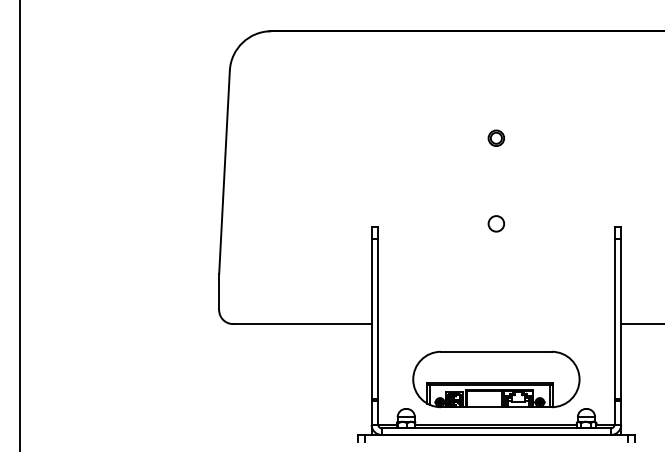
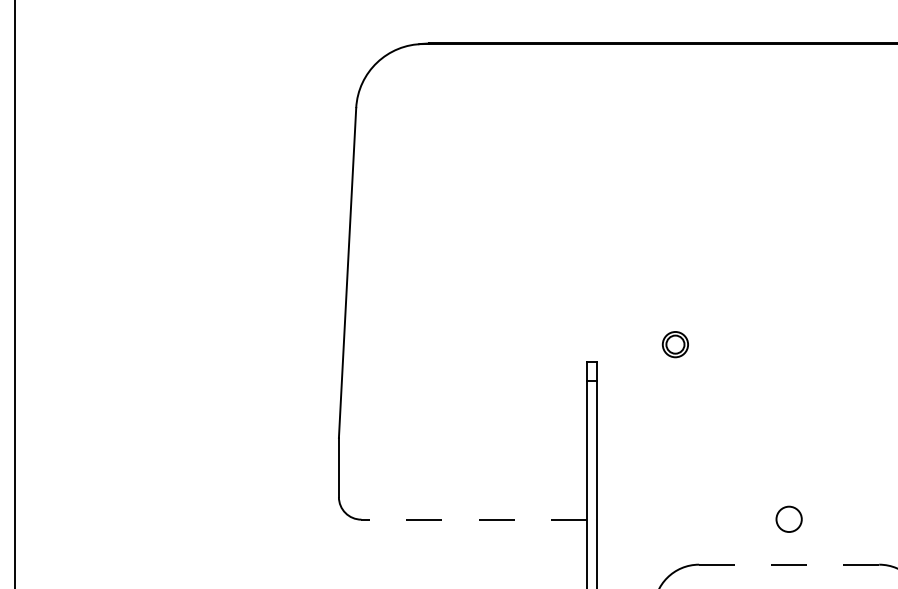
part: (496, 137) -> (675, 343), moved
circle: (496, 223) -> (789, 518), moved
line: (301, 324) -> (472, 520), solid -> dashed
line: (496, 351) -> (789, 564), solid -> dashed

